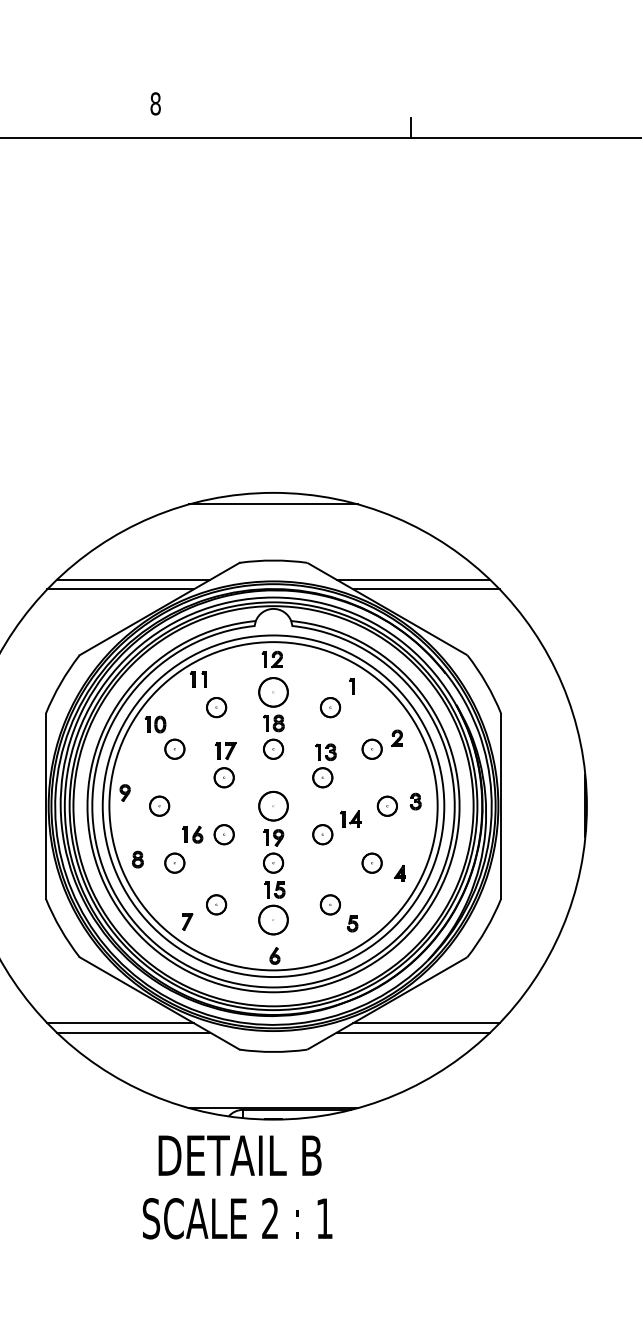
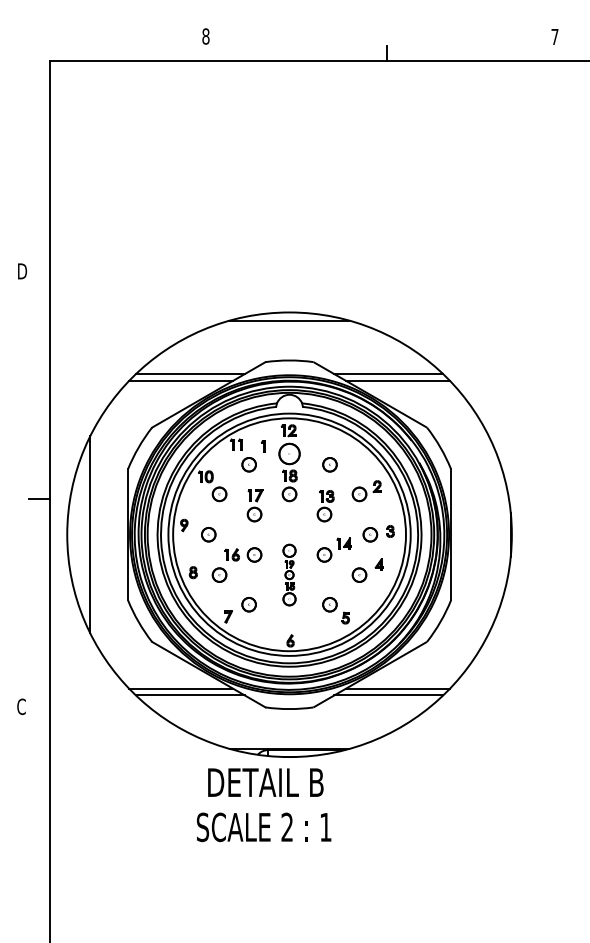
part: (350, 686) -> (262, 446), moved
part: (273, 862) -> (289, 574), size x0.6
part: (398, 873) -> (378, 564), moved

